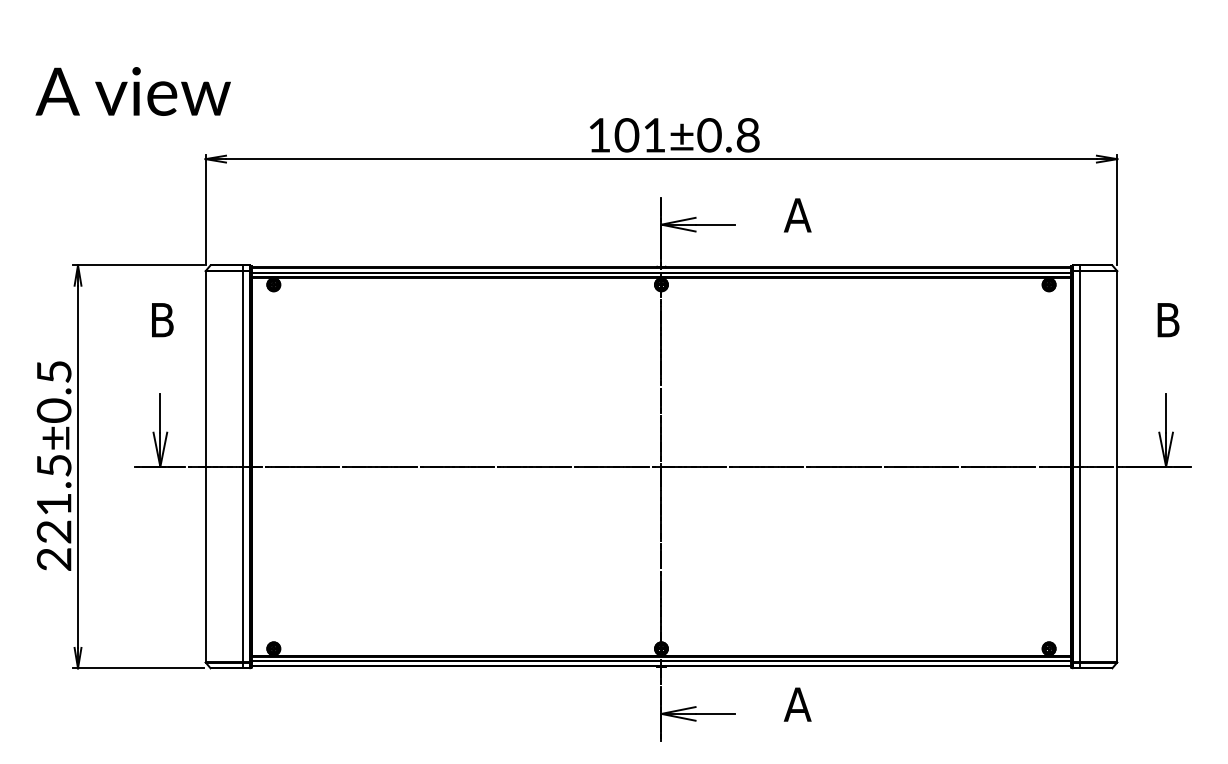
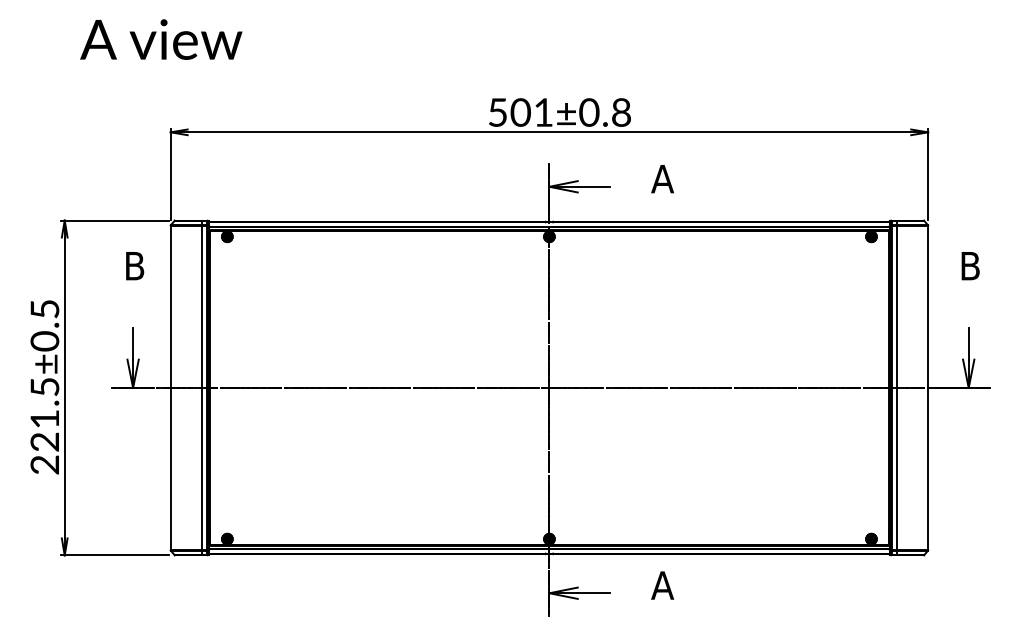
text: (132, 91) -> (160, 39), moved
text: (598, 135) -> (497, 112), 101±0.8 -> 501±0.8

